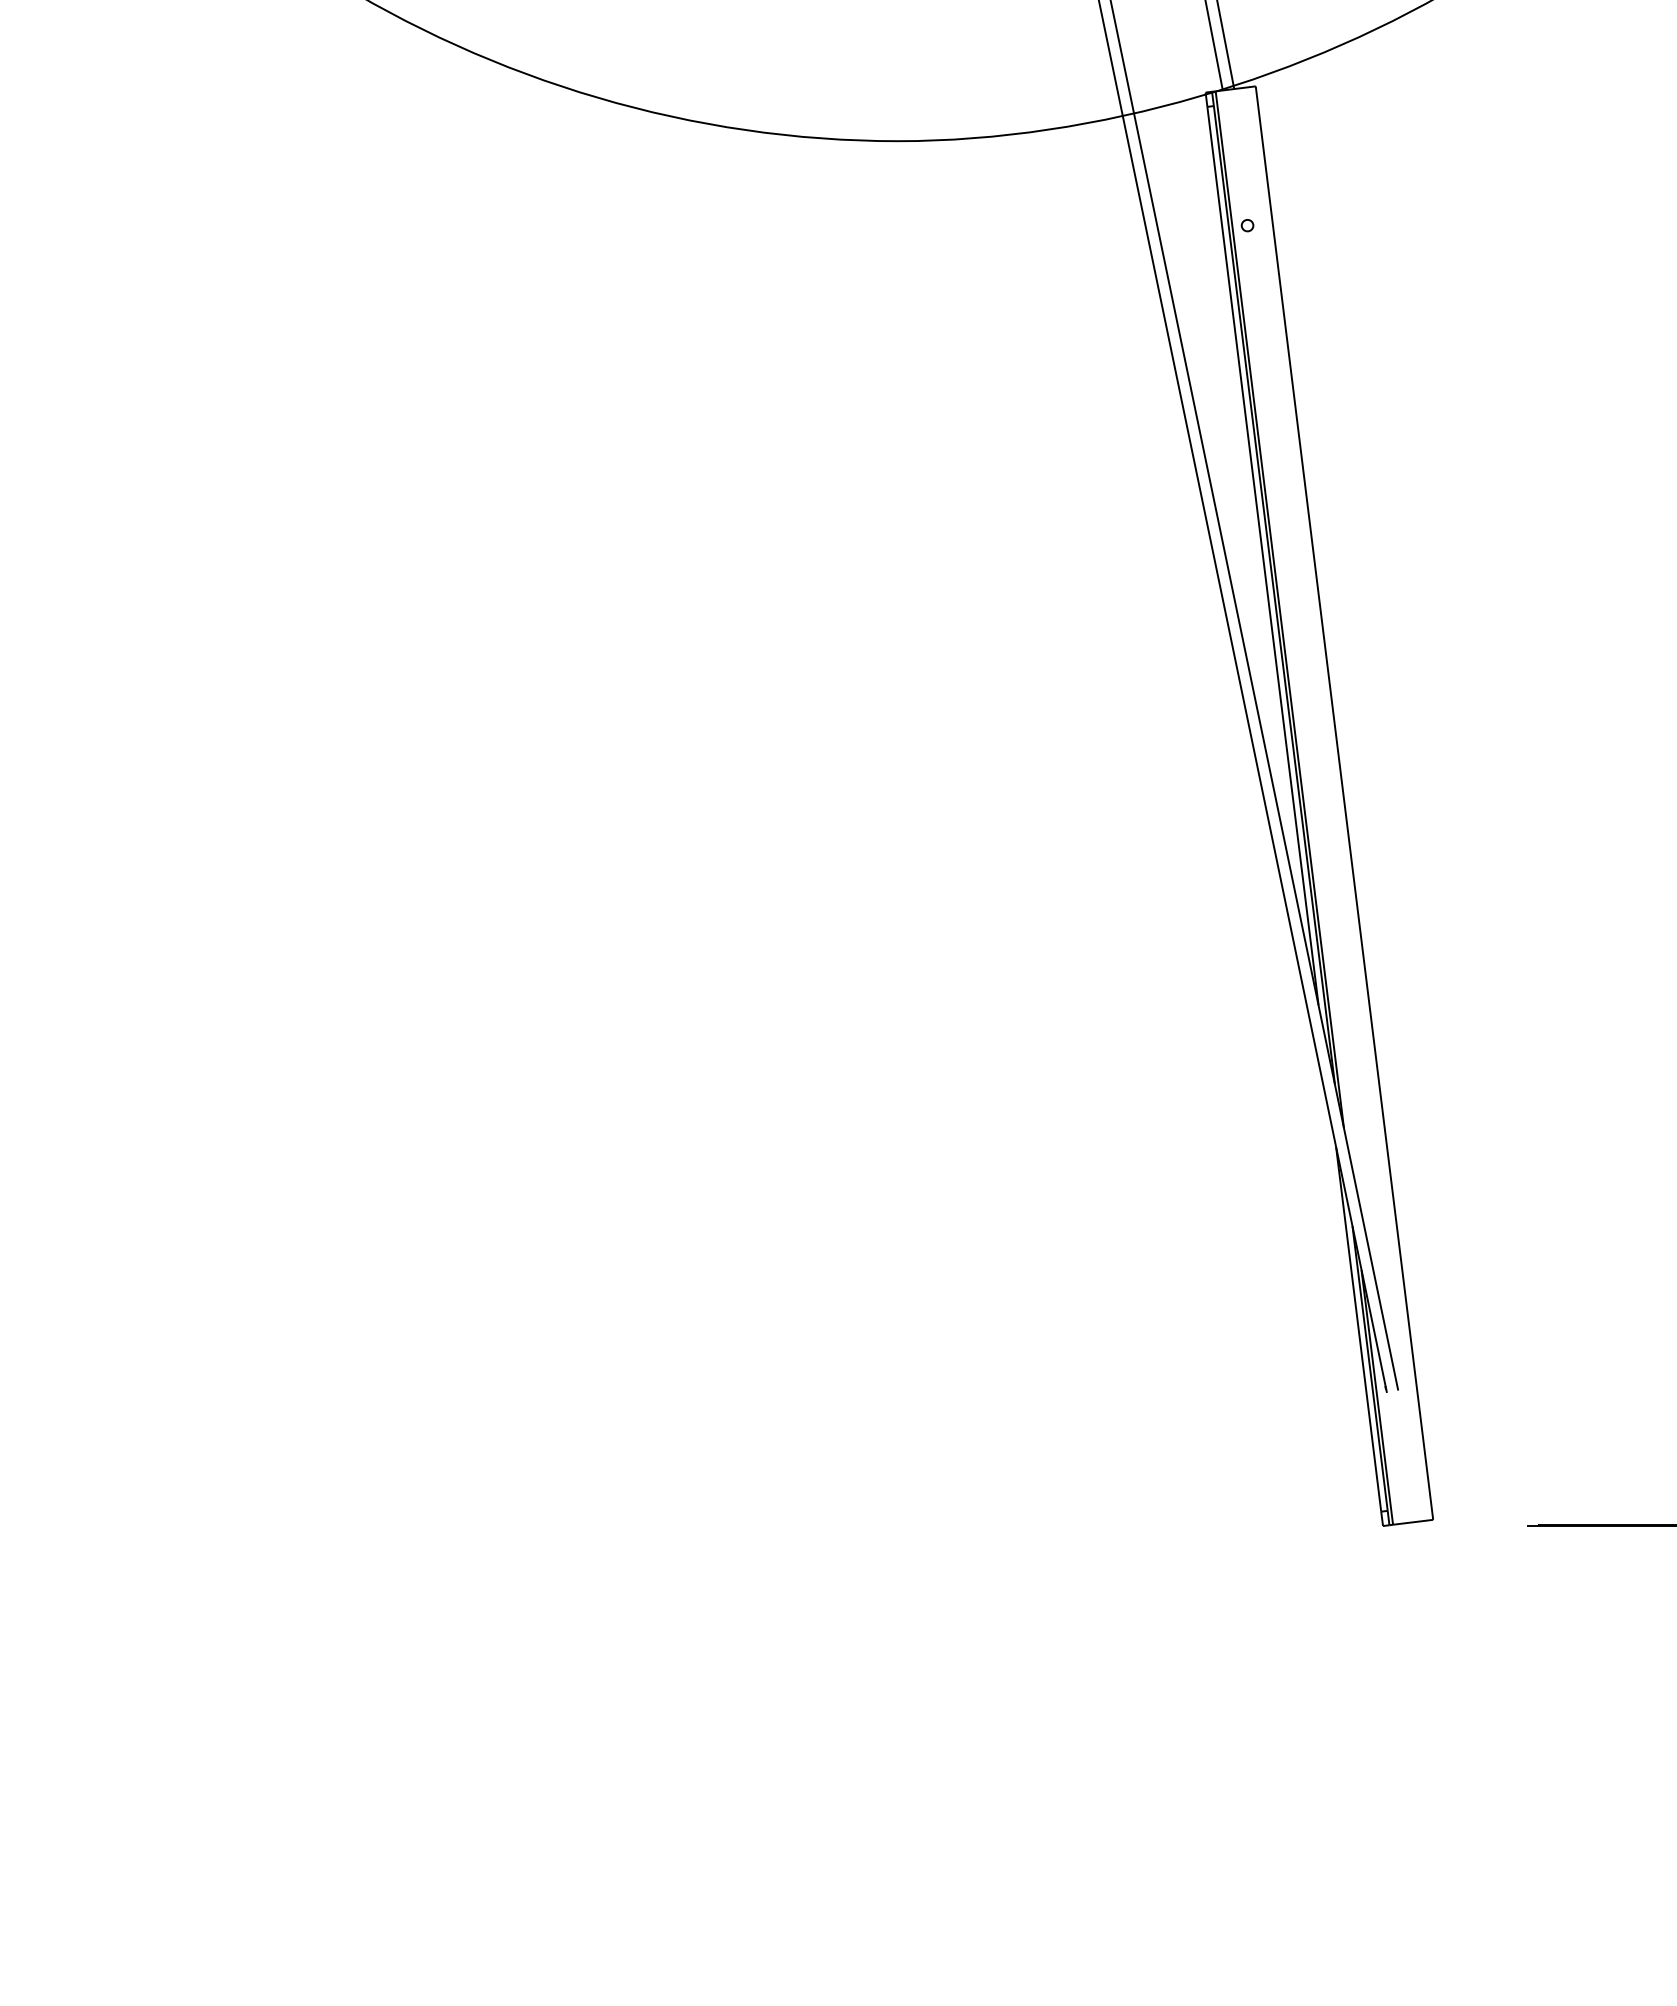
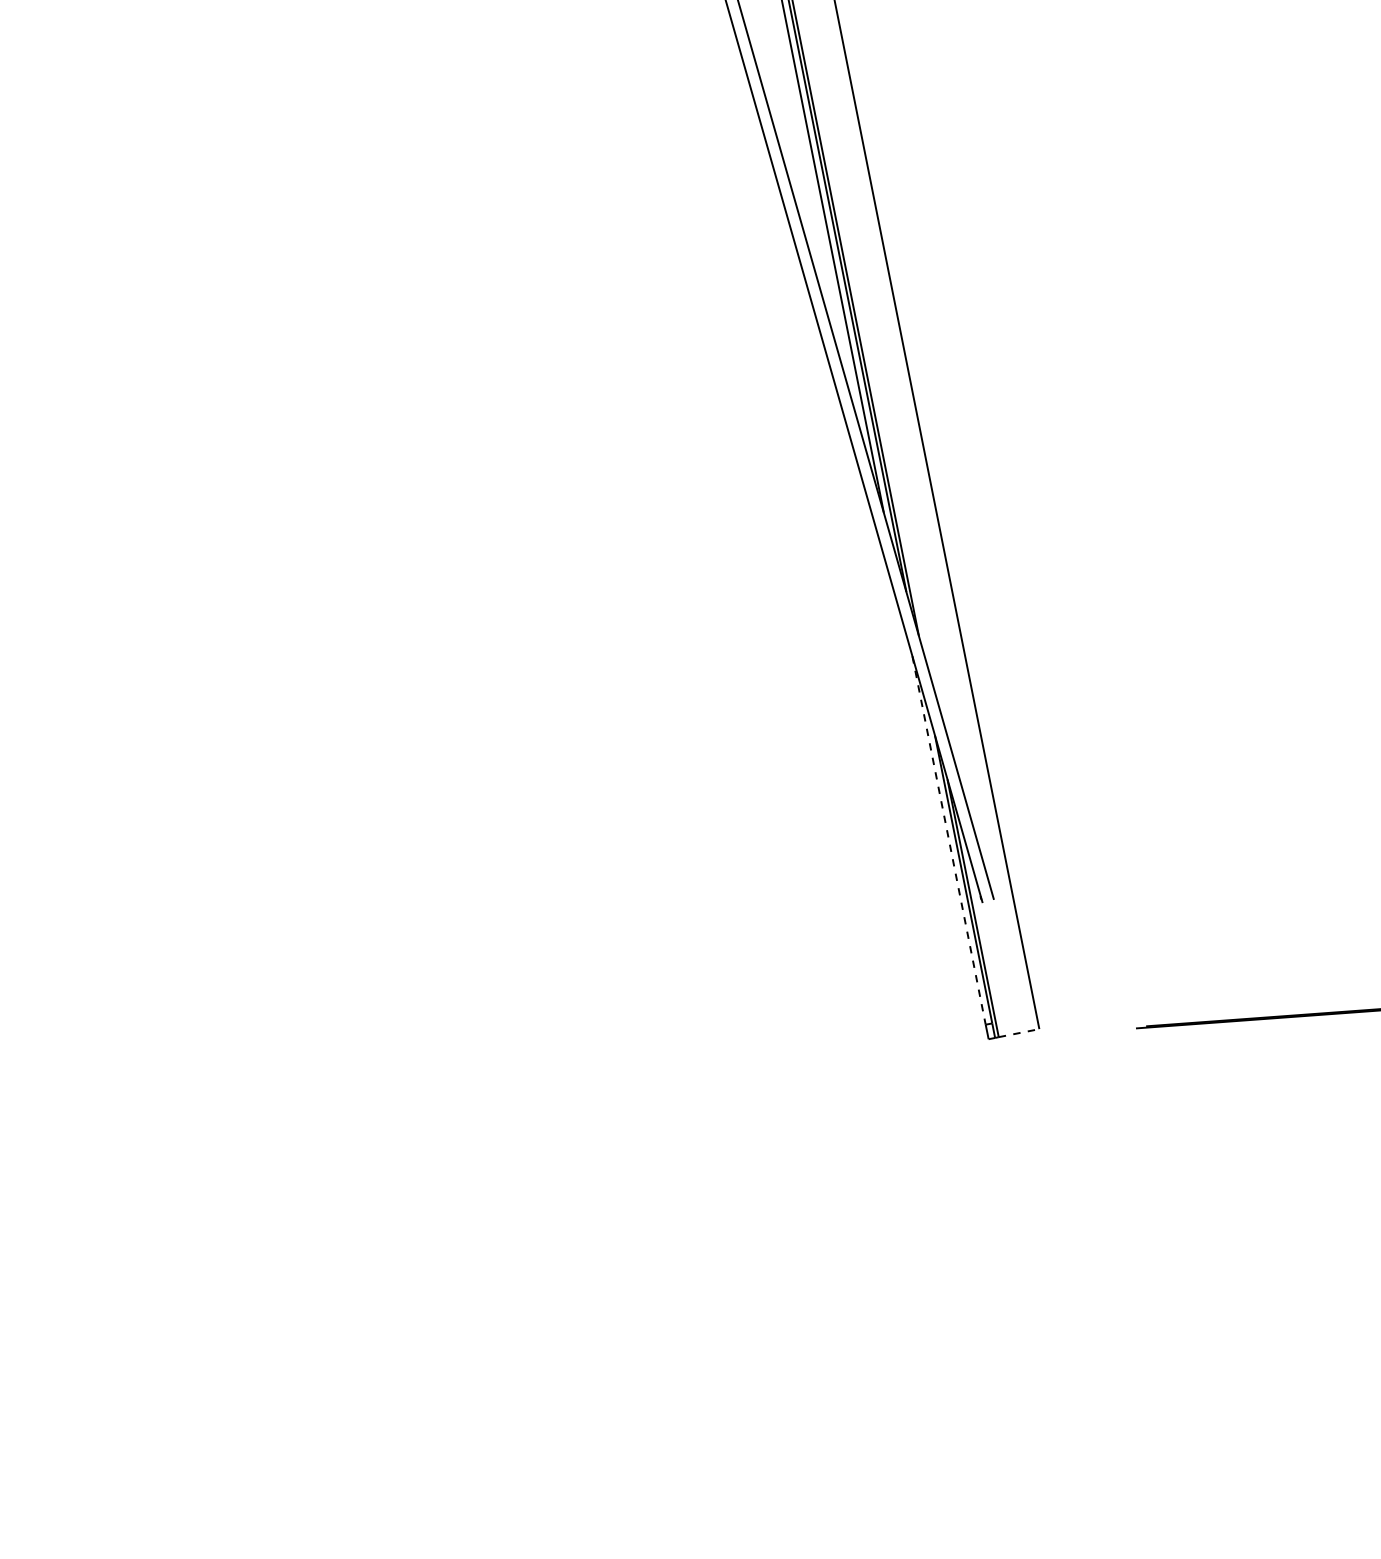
line: (1358, 1329) -> (948, 840), solid -> dashed
line: (1413, 1522) -> (1019, 1033), solid -> dashed

